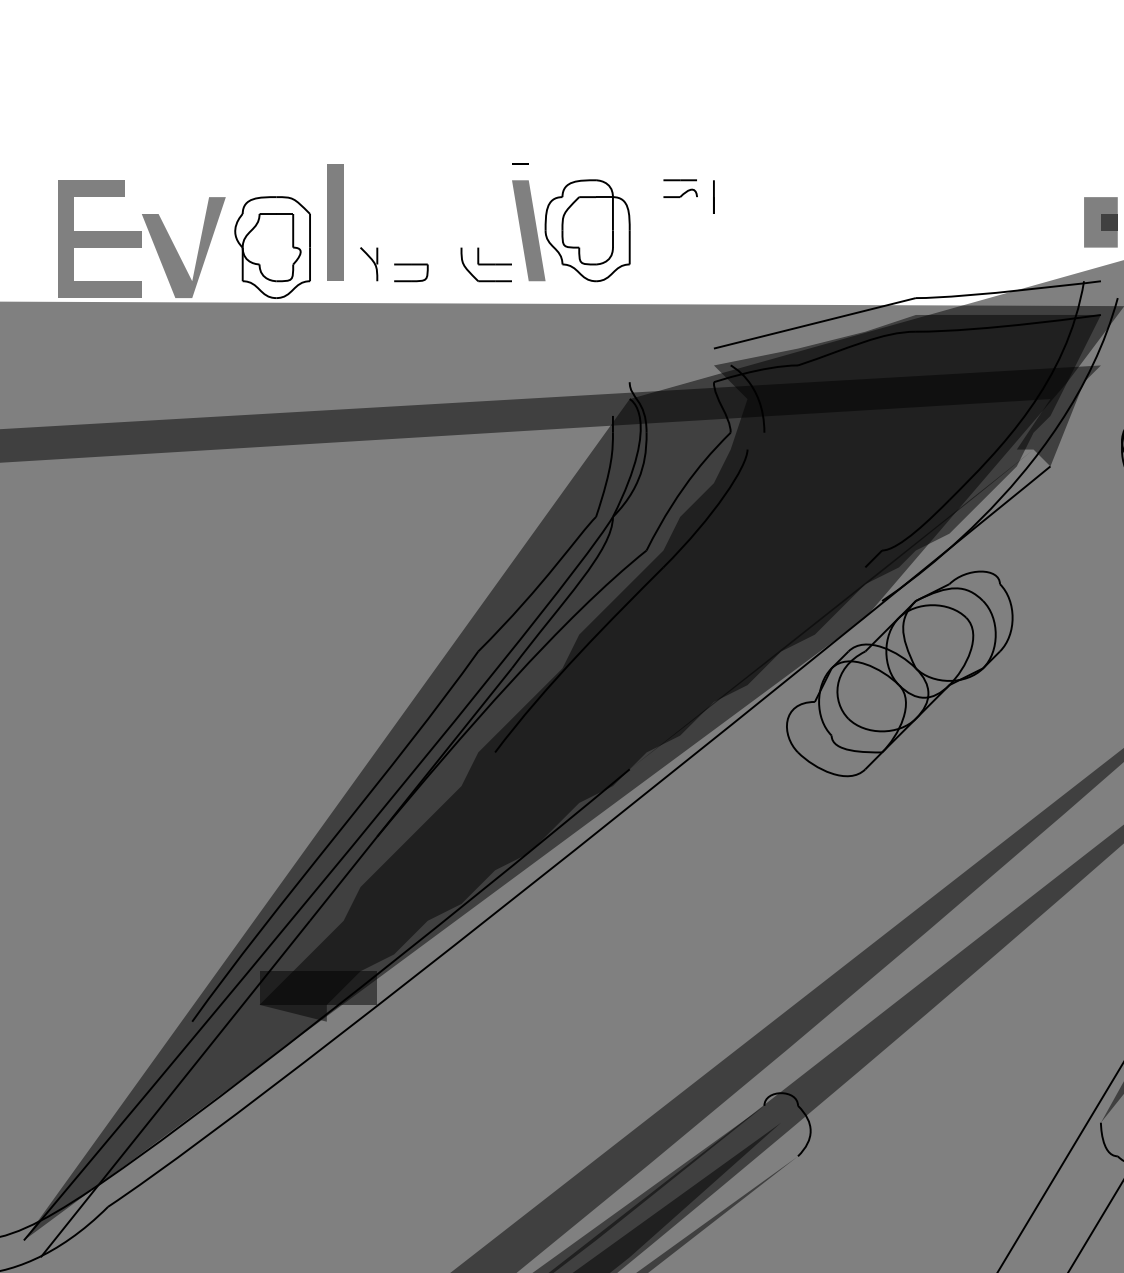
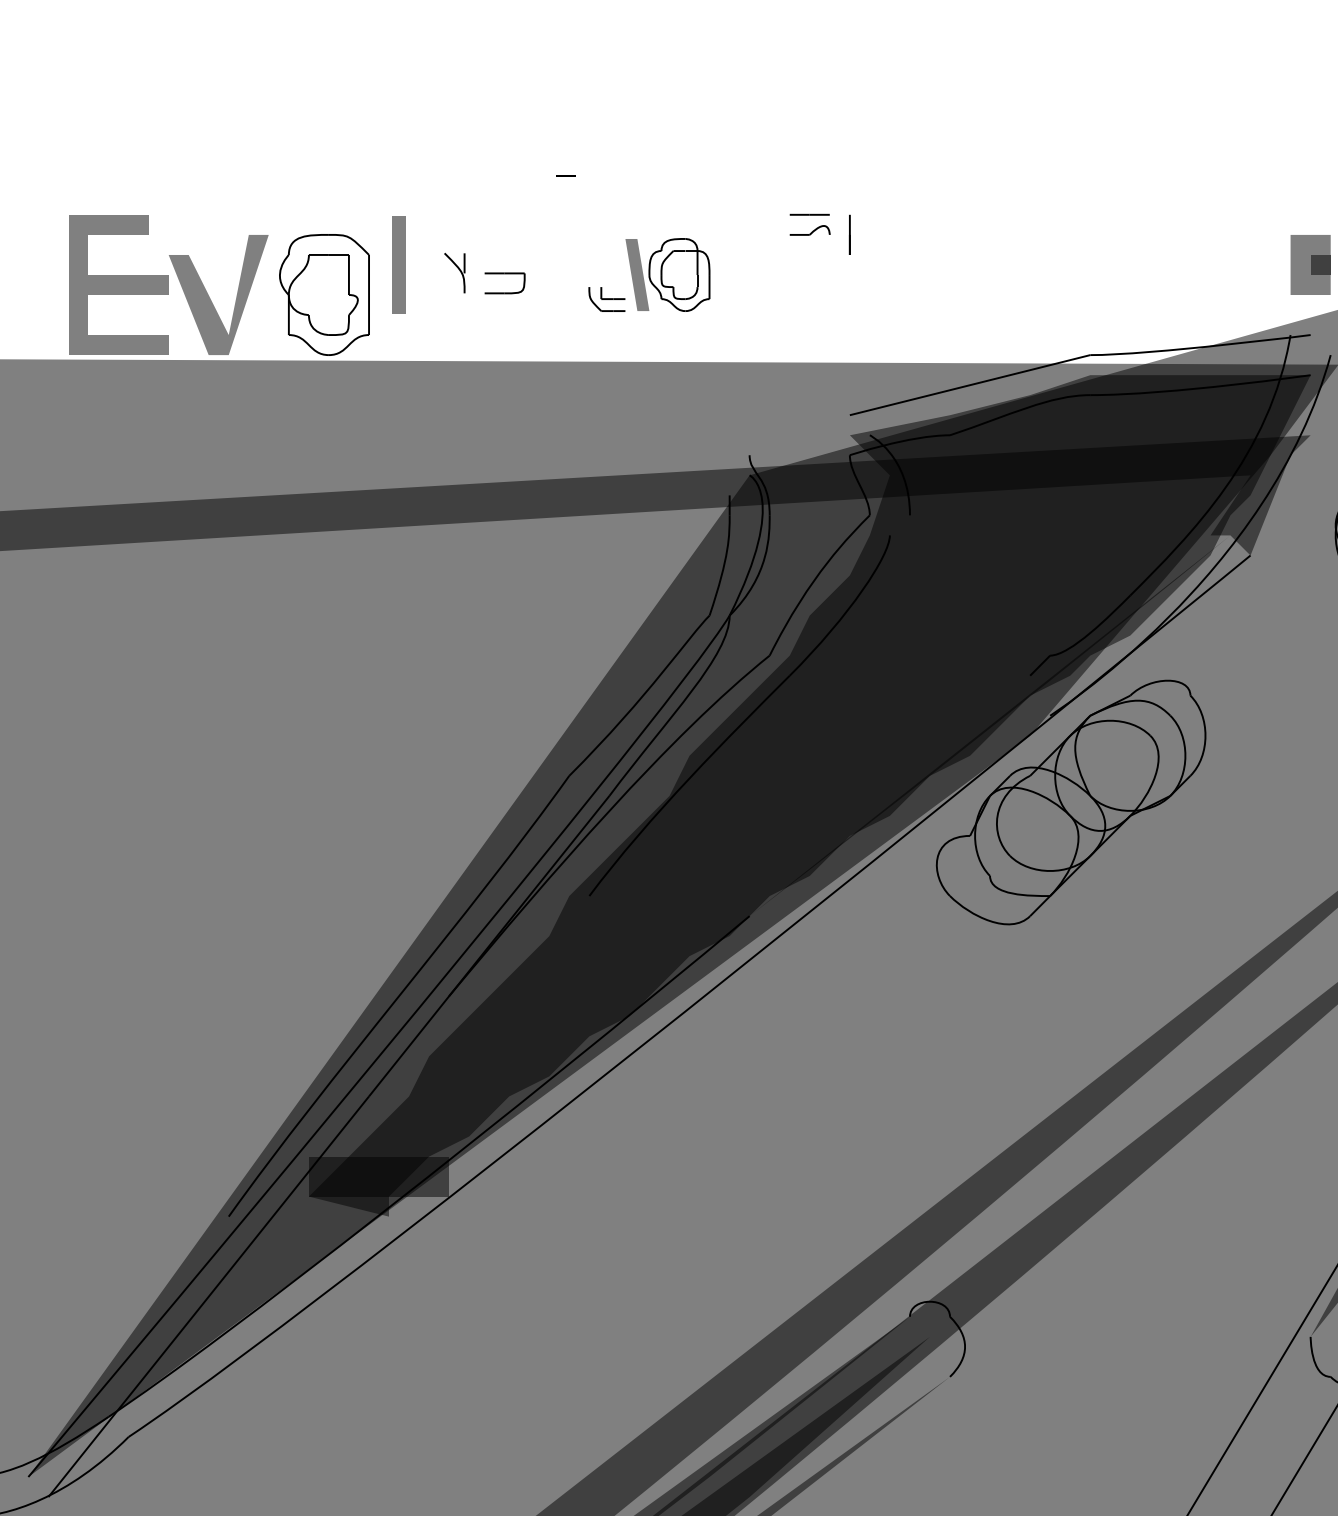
line: (520, 163) -> (566, 175), moved
part: (335, 222) -> (399, 265), size x0.7
part: (545, 230) -> (649, 274), size x0.6
part: (394, 264) -> (485, 273), moved

